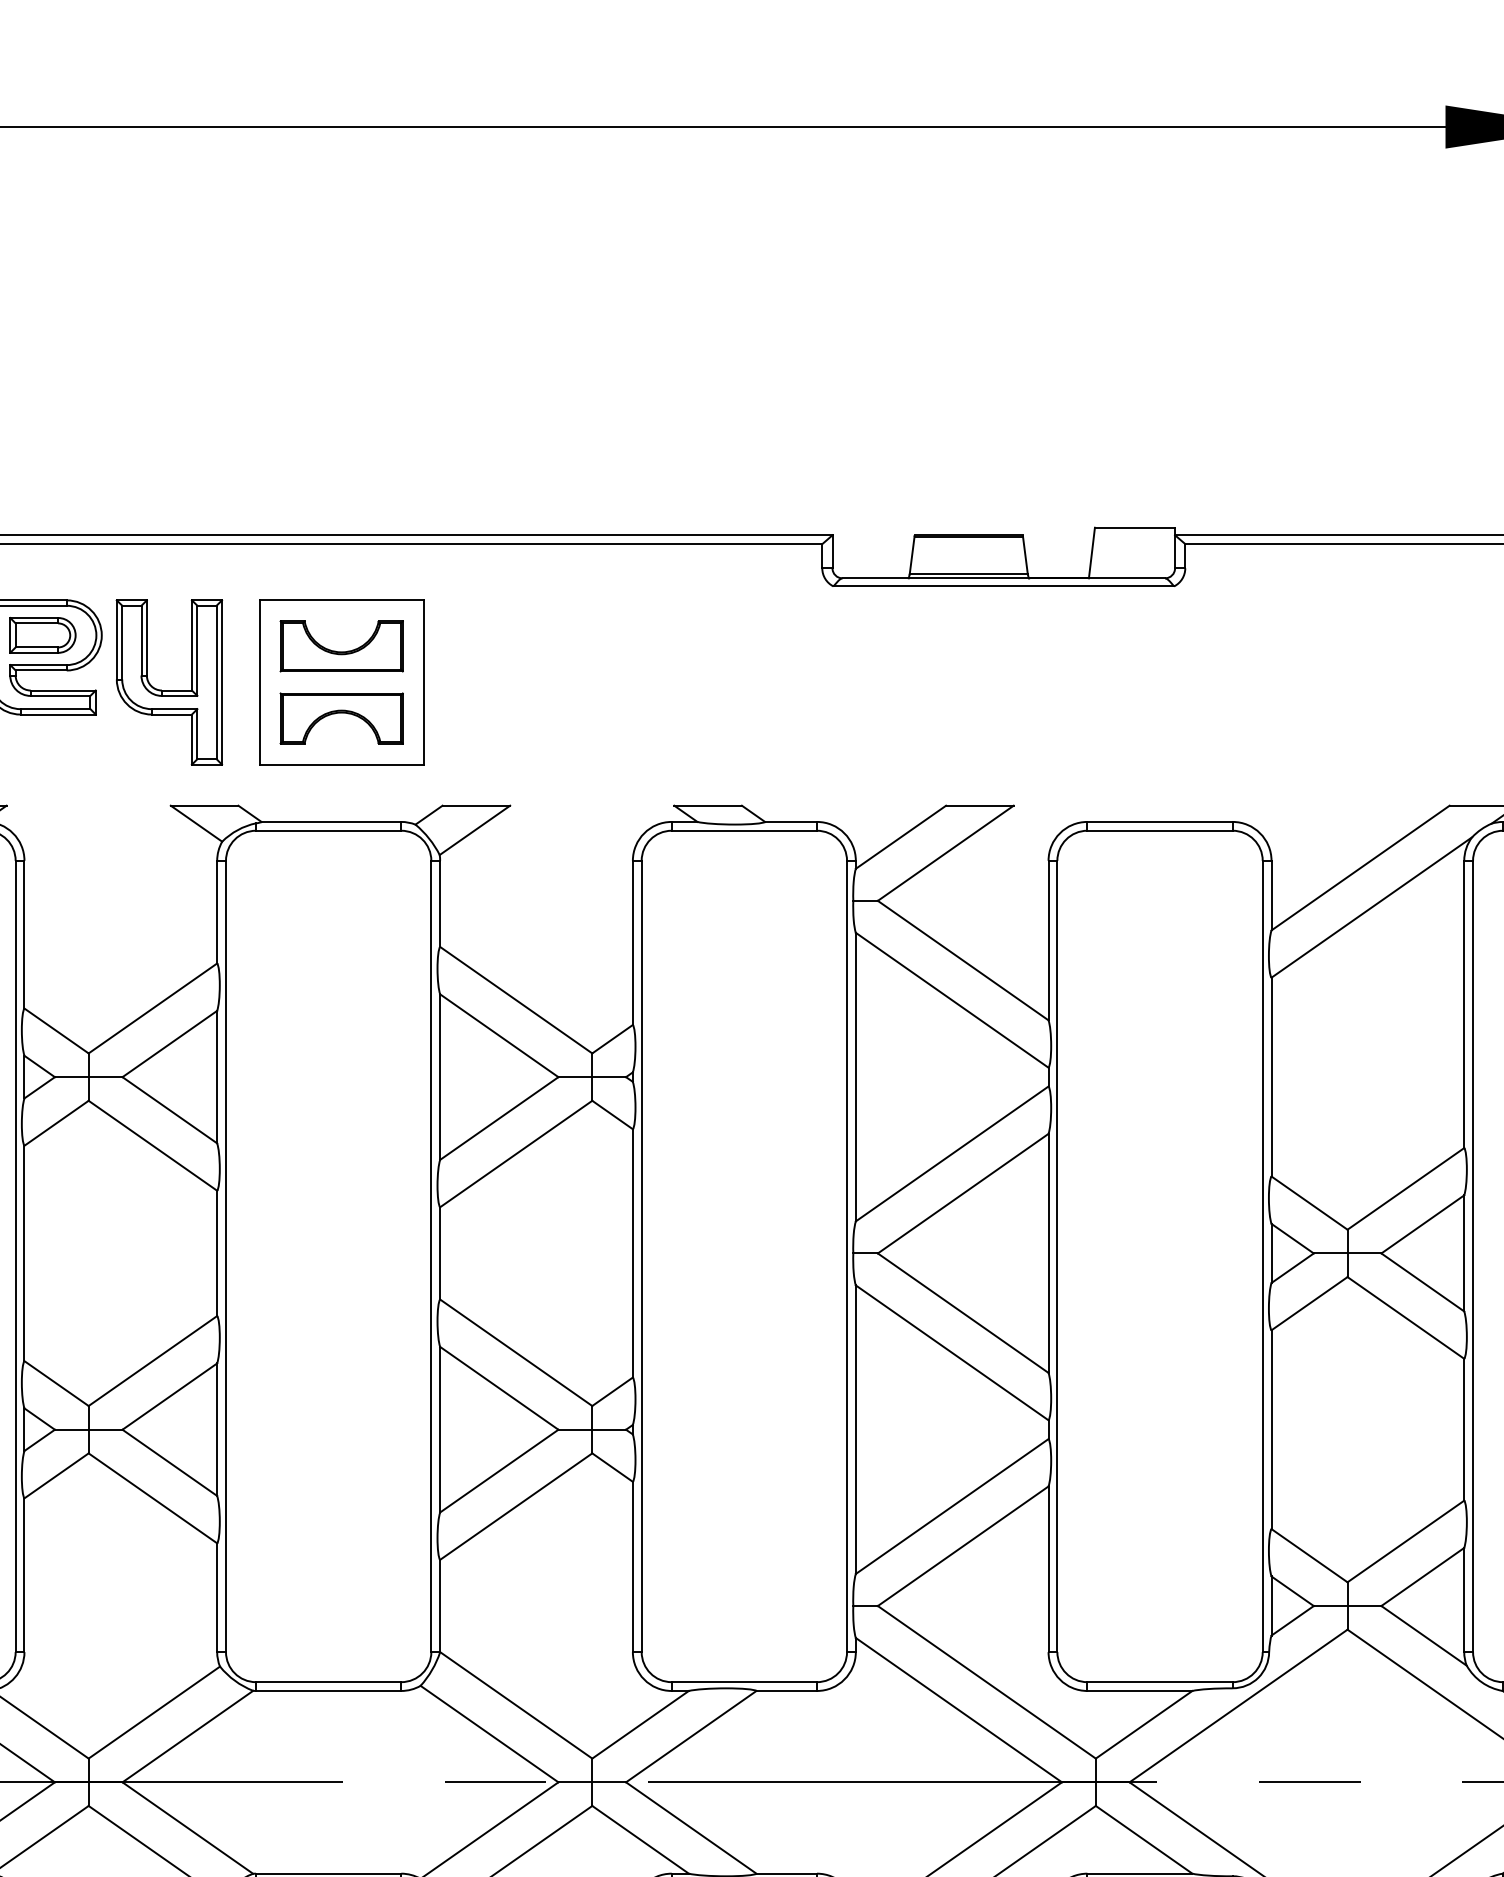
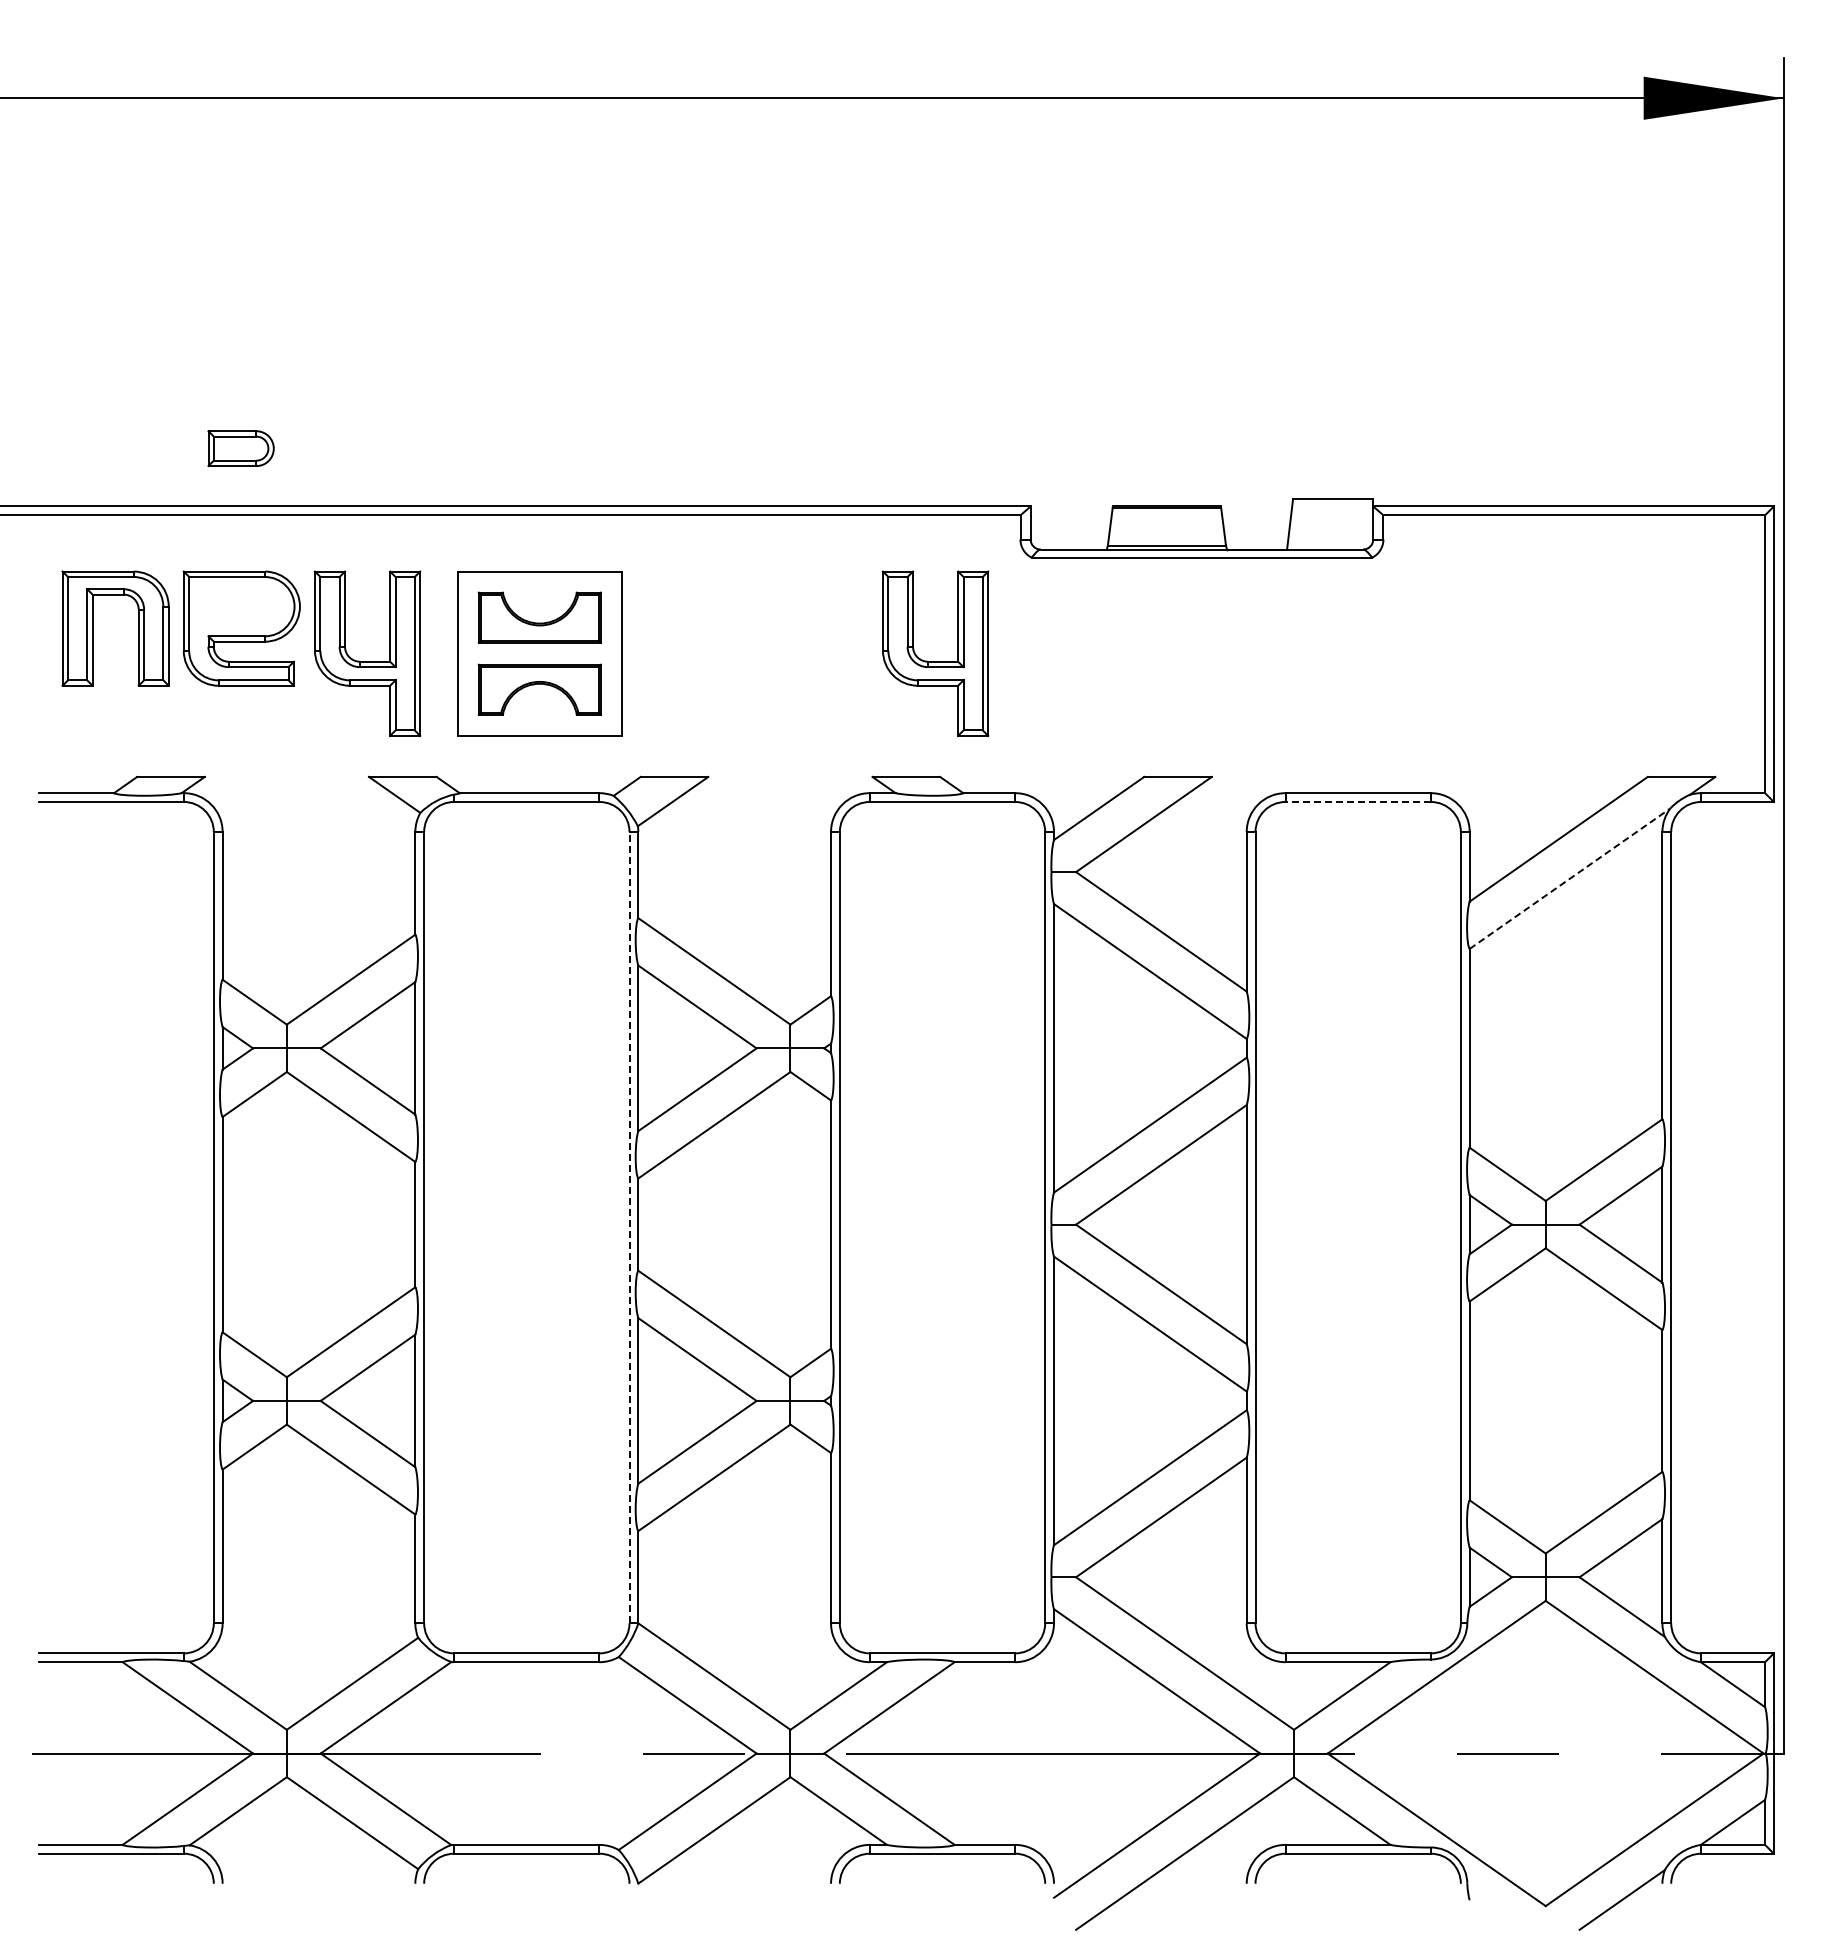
part: (42, 635) -> (240, 448), moved
part: (737, 690) -> (935, 661), added
line: (1160, 830) -> (1358, 801), solid -> dashed
line: (1372, 907) -> (1570, 878), solid -> dashed
line: (431, 1256) -> (629, 1227), solid -> dashed

